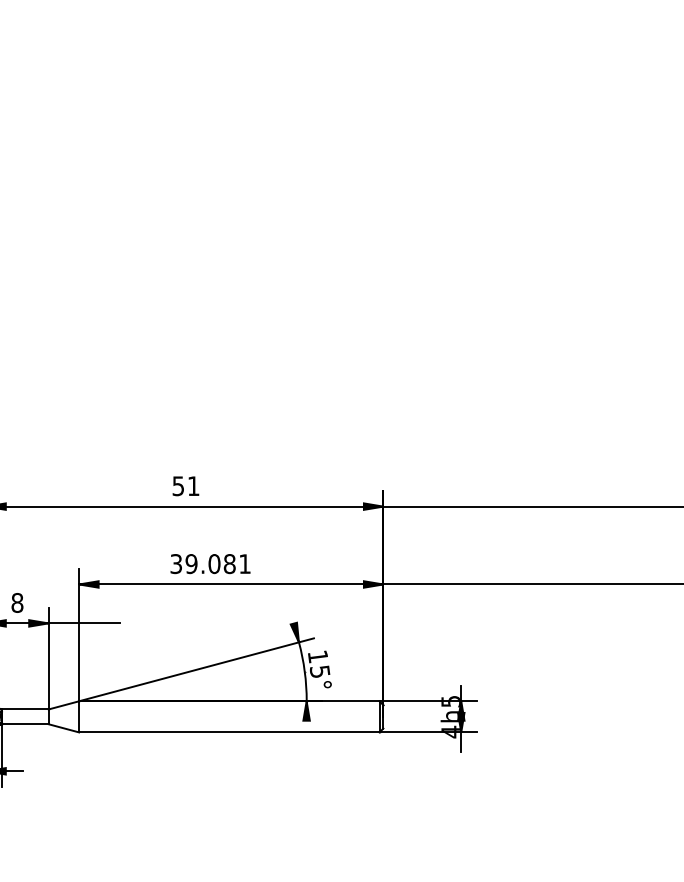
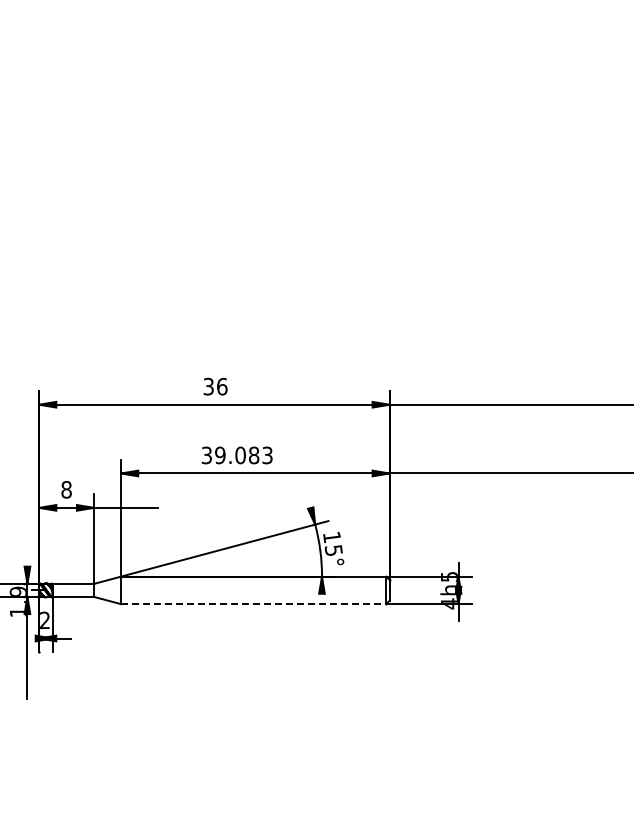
text: (186, 485) -> (215, 386), 51 -> 36
text: (244, 564) -> (267, 455), 39.081 -> 39.083
line: (229, 732) -> (253, 604), solid -> dashed

